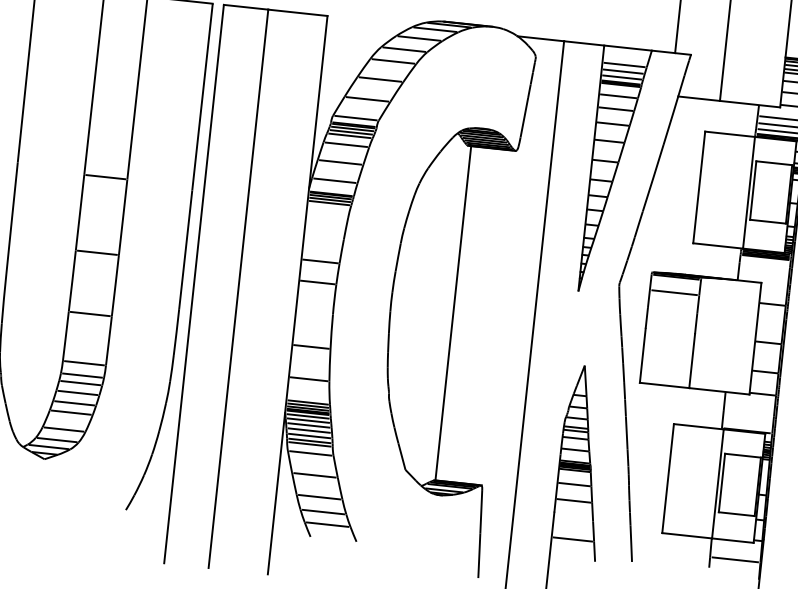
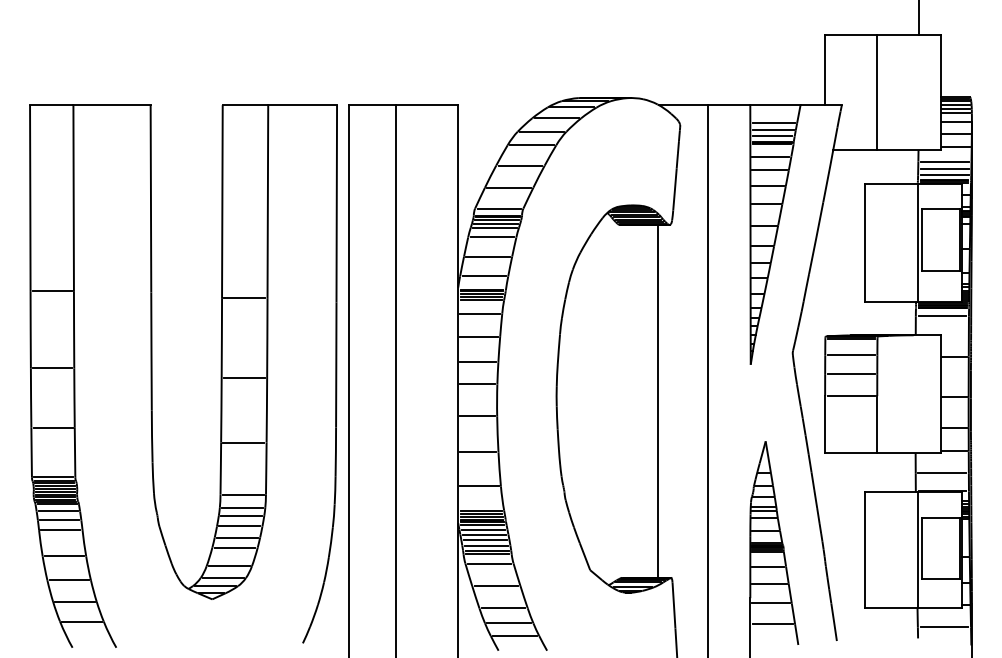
line: (327, 215) -> (480, 313), added
line: (324, 237) -> (479, 336), added
line: (764, 265) -> (942, 316), added
line: (671, 310) -> (850, 374), added
line: (314, 312) -> (477, 416), added
line: (453, 313) -> (657, 401), moved
line: (669, 331) -> (850, 396), added
line: (749, 413) -> (942, 473), added
line: (572, 519) -> (770, 603), added

